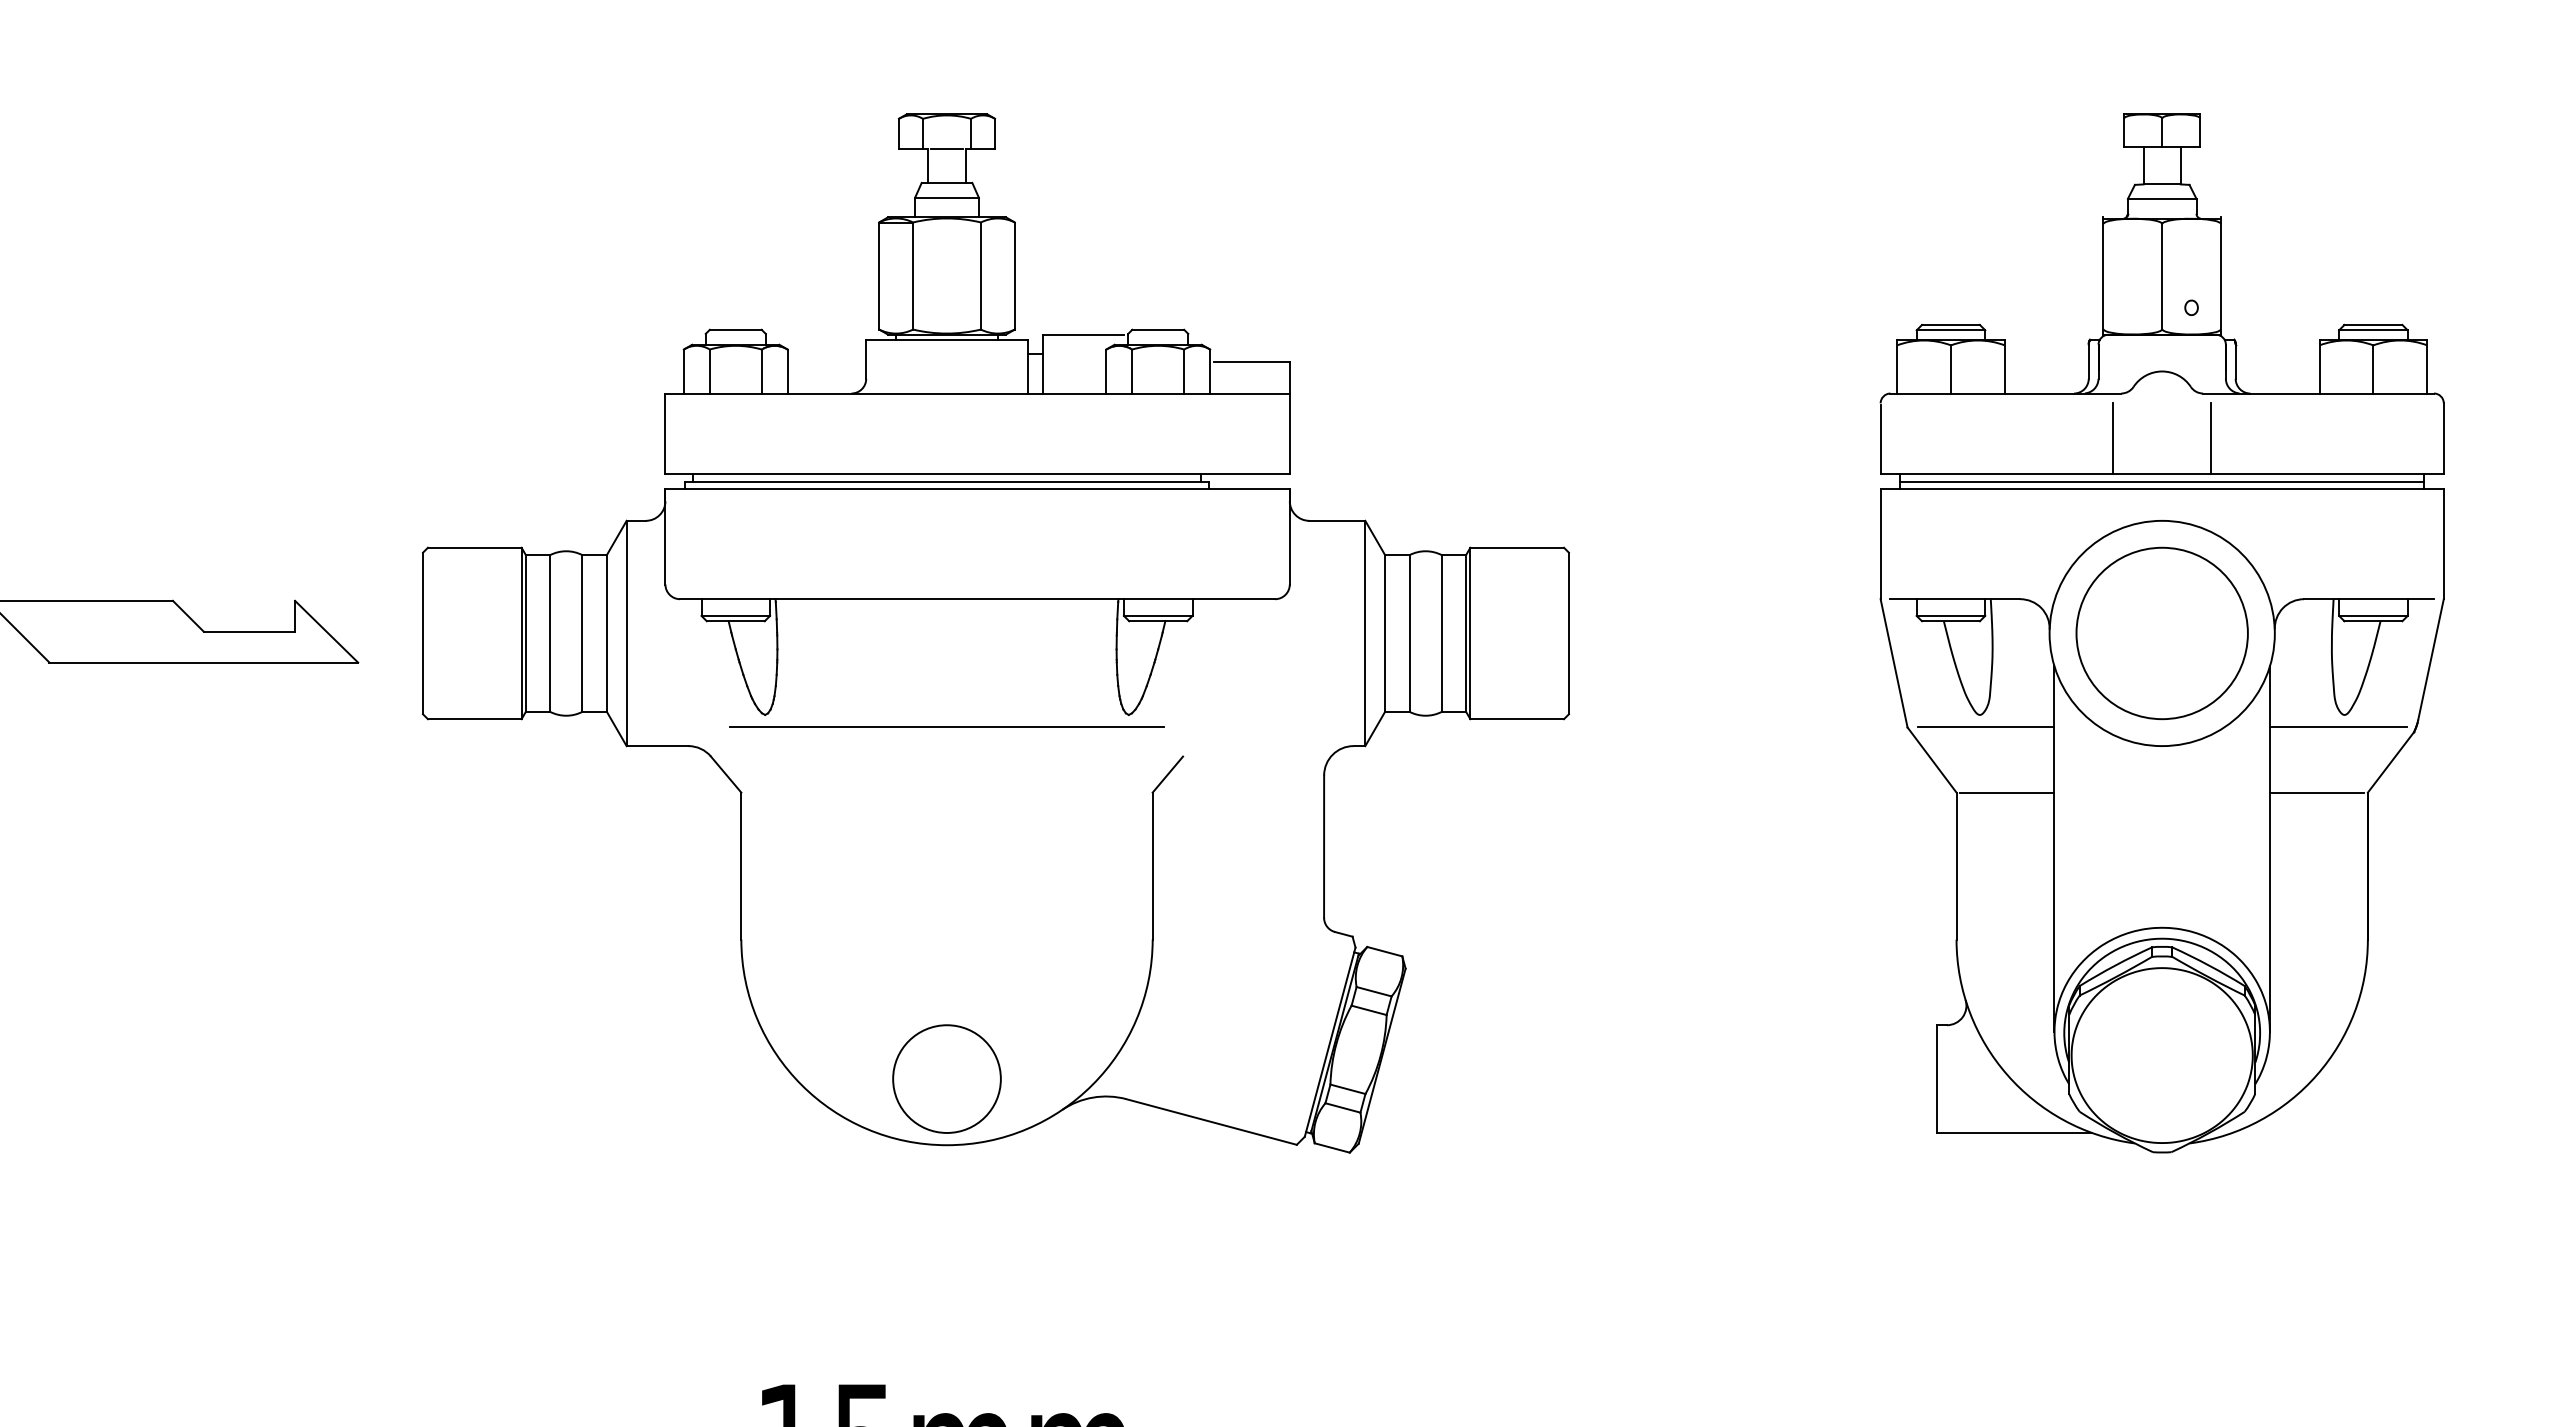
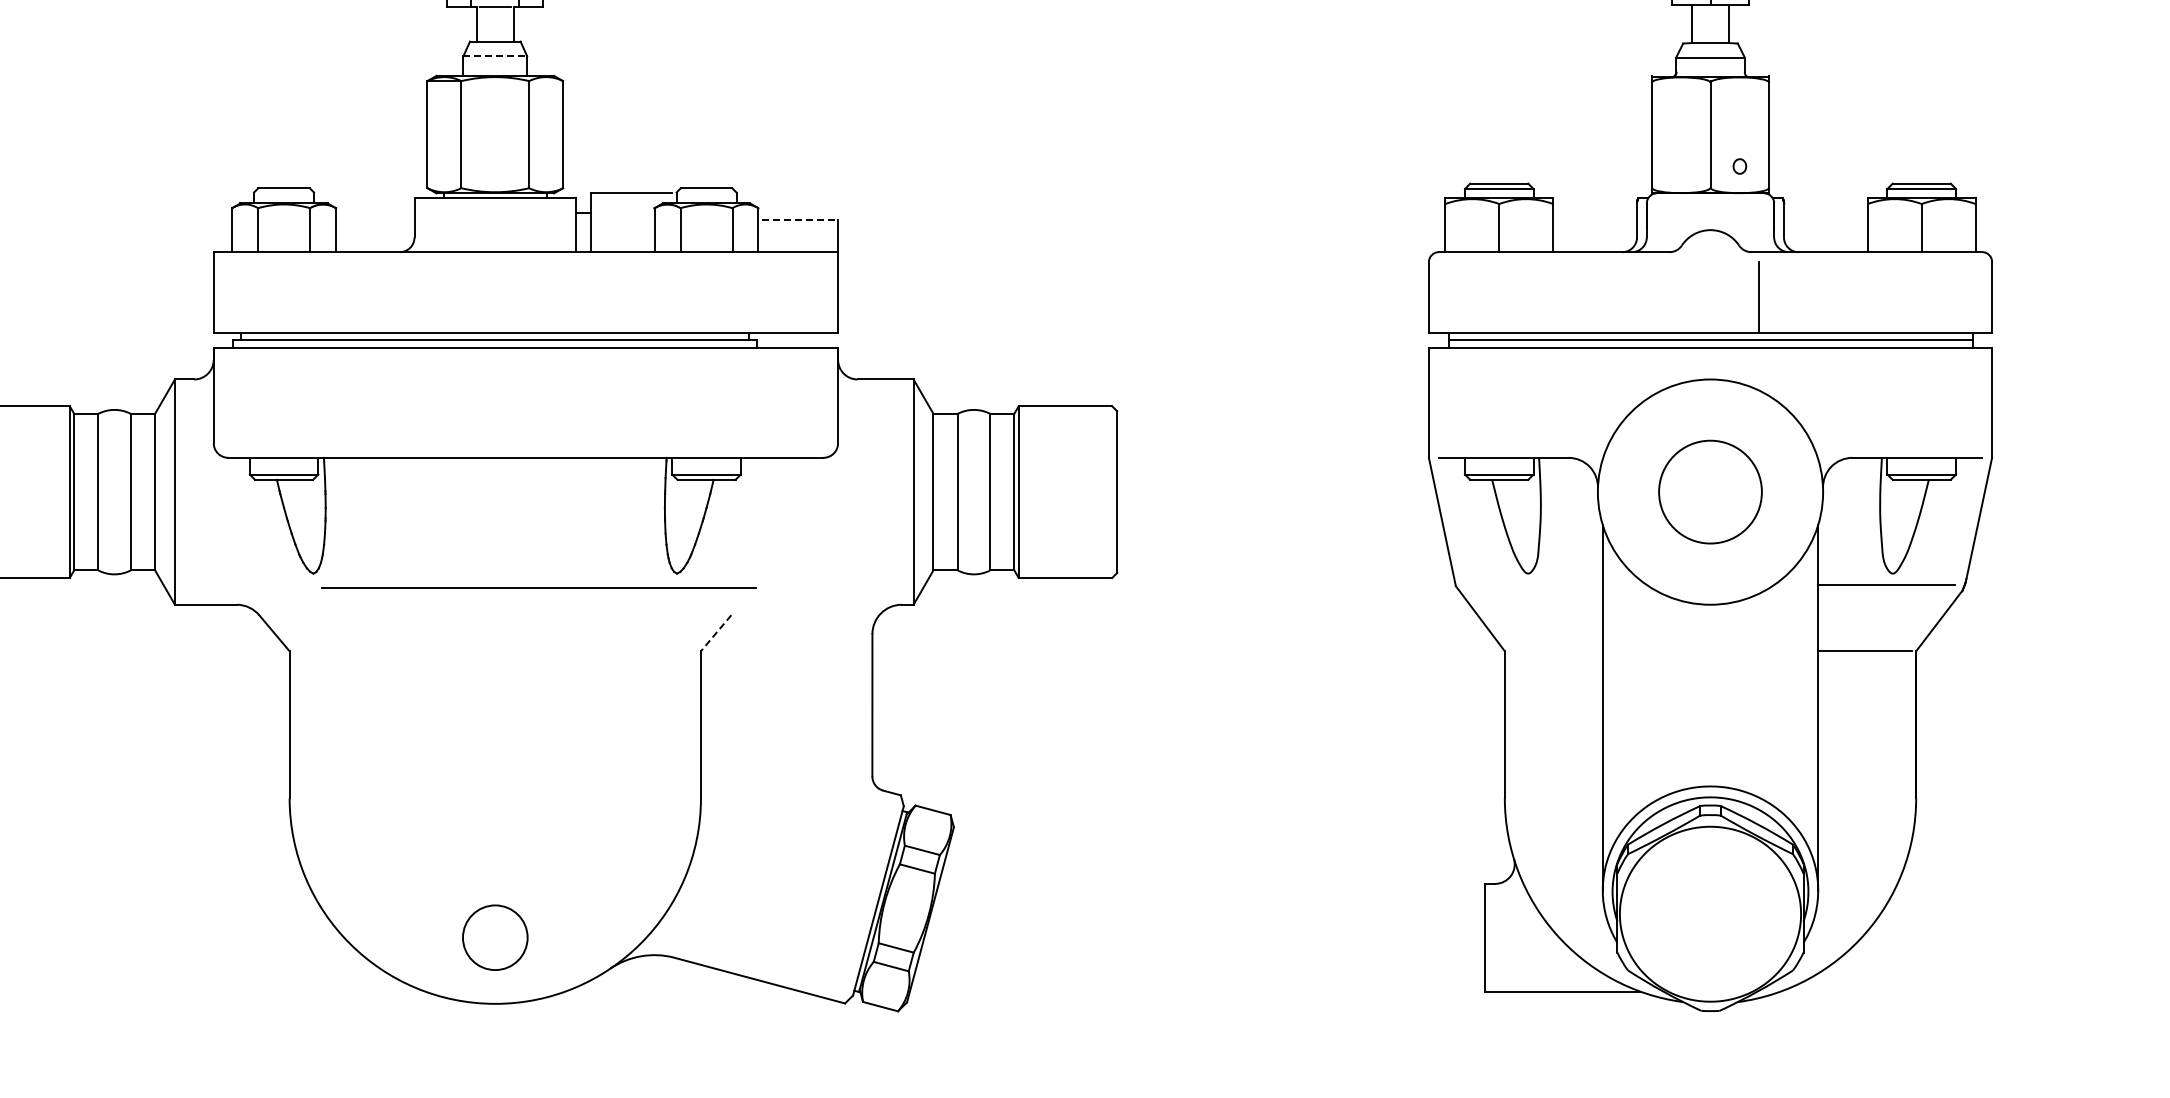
line: (947, 197) -> (495, 56), solid -> dashed
line: (1251, 361) -> (799, 220), solid -> dashed
line: (2113, 438) -> (1661, 297), removed
circle: (2161, 633) -> (1709, 492), size x0.6
line: (946, 726) -> (538, 588), moved
line: (1985, 726) -> (1533, 585), removed
line: (1167, 774) -> (715, 633), solid -> dashed
line: (2007, 792) -> (1555, 651), removed
circle: (946, 1078) -> (494, 937), size x0.6

